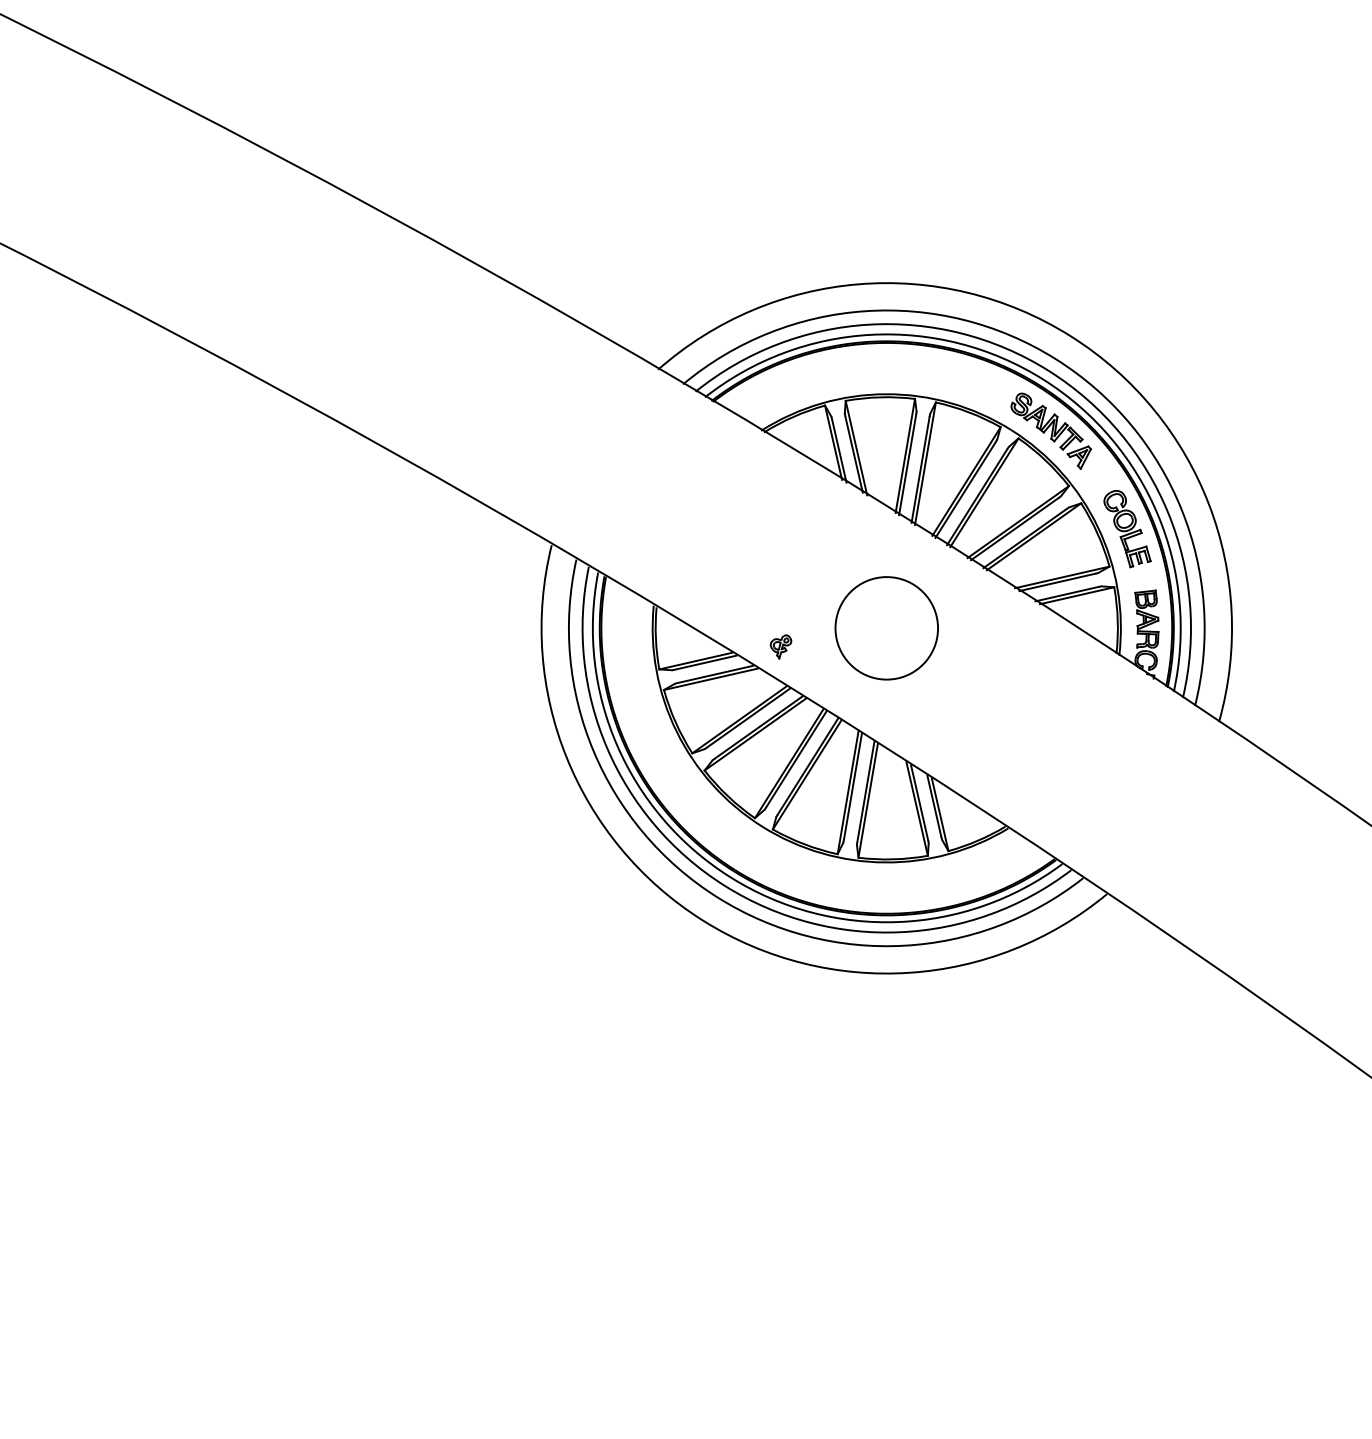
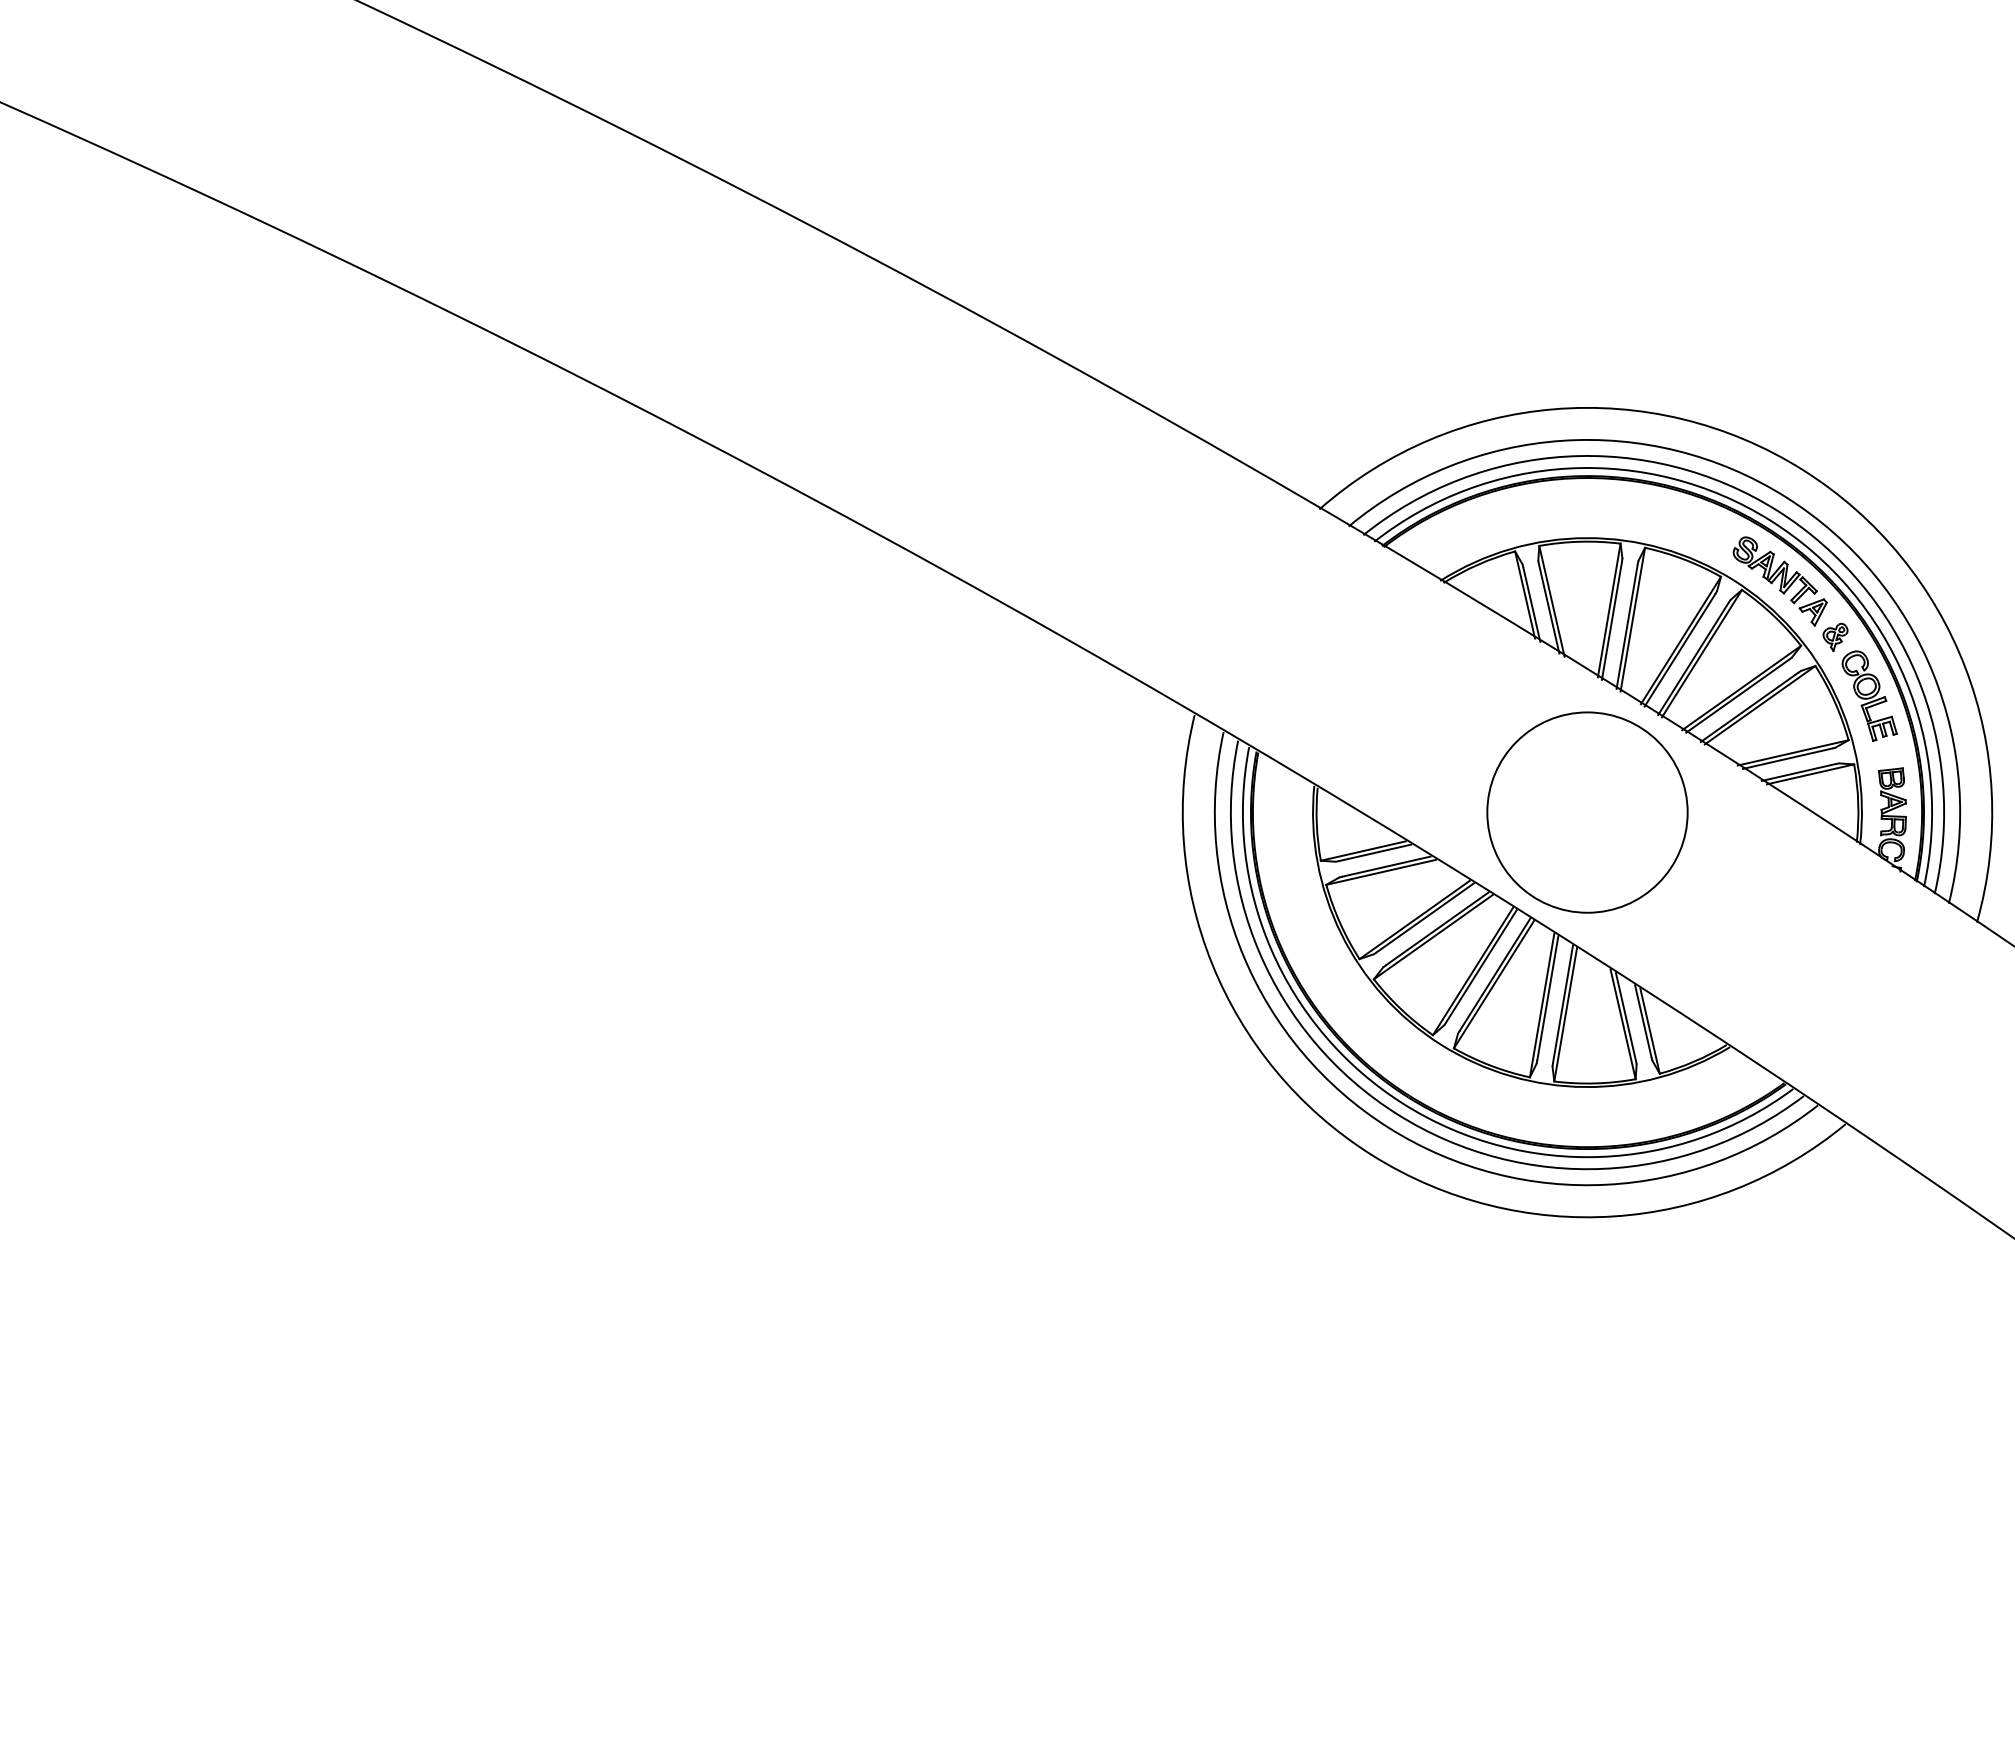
circle: (886, 628) -> (1587, 812), size x1.67
part: (781, 646) -> (1835, 636), moved

